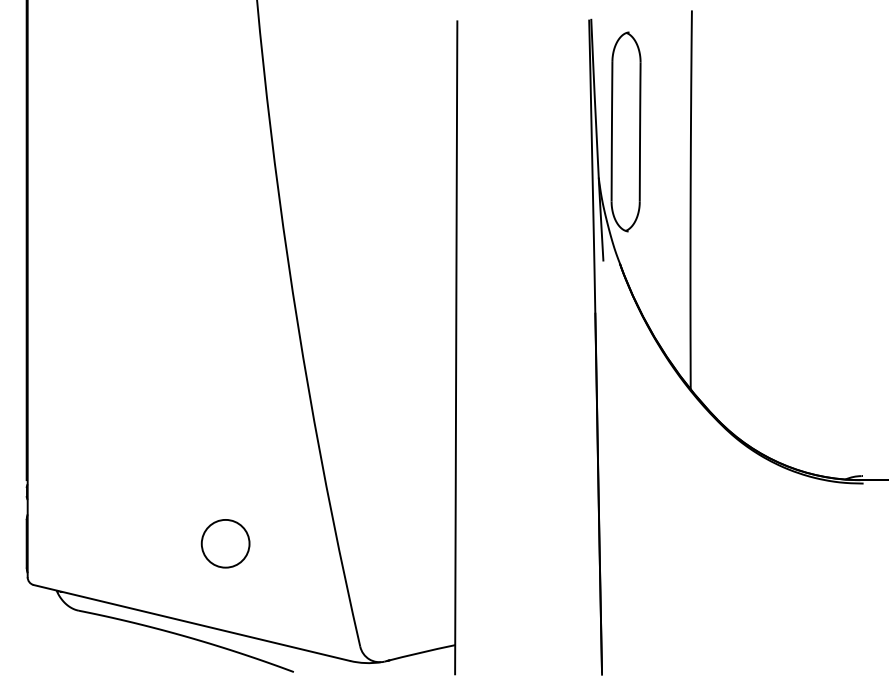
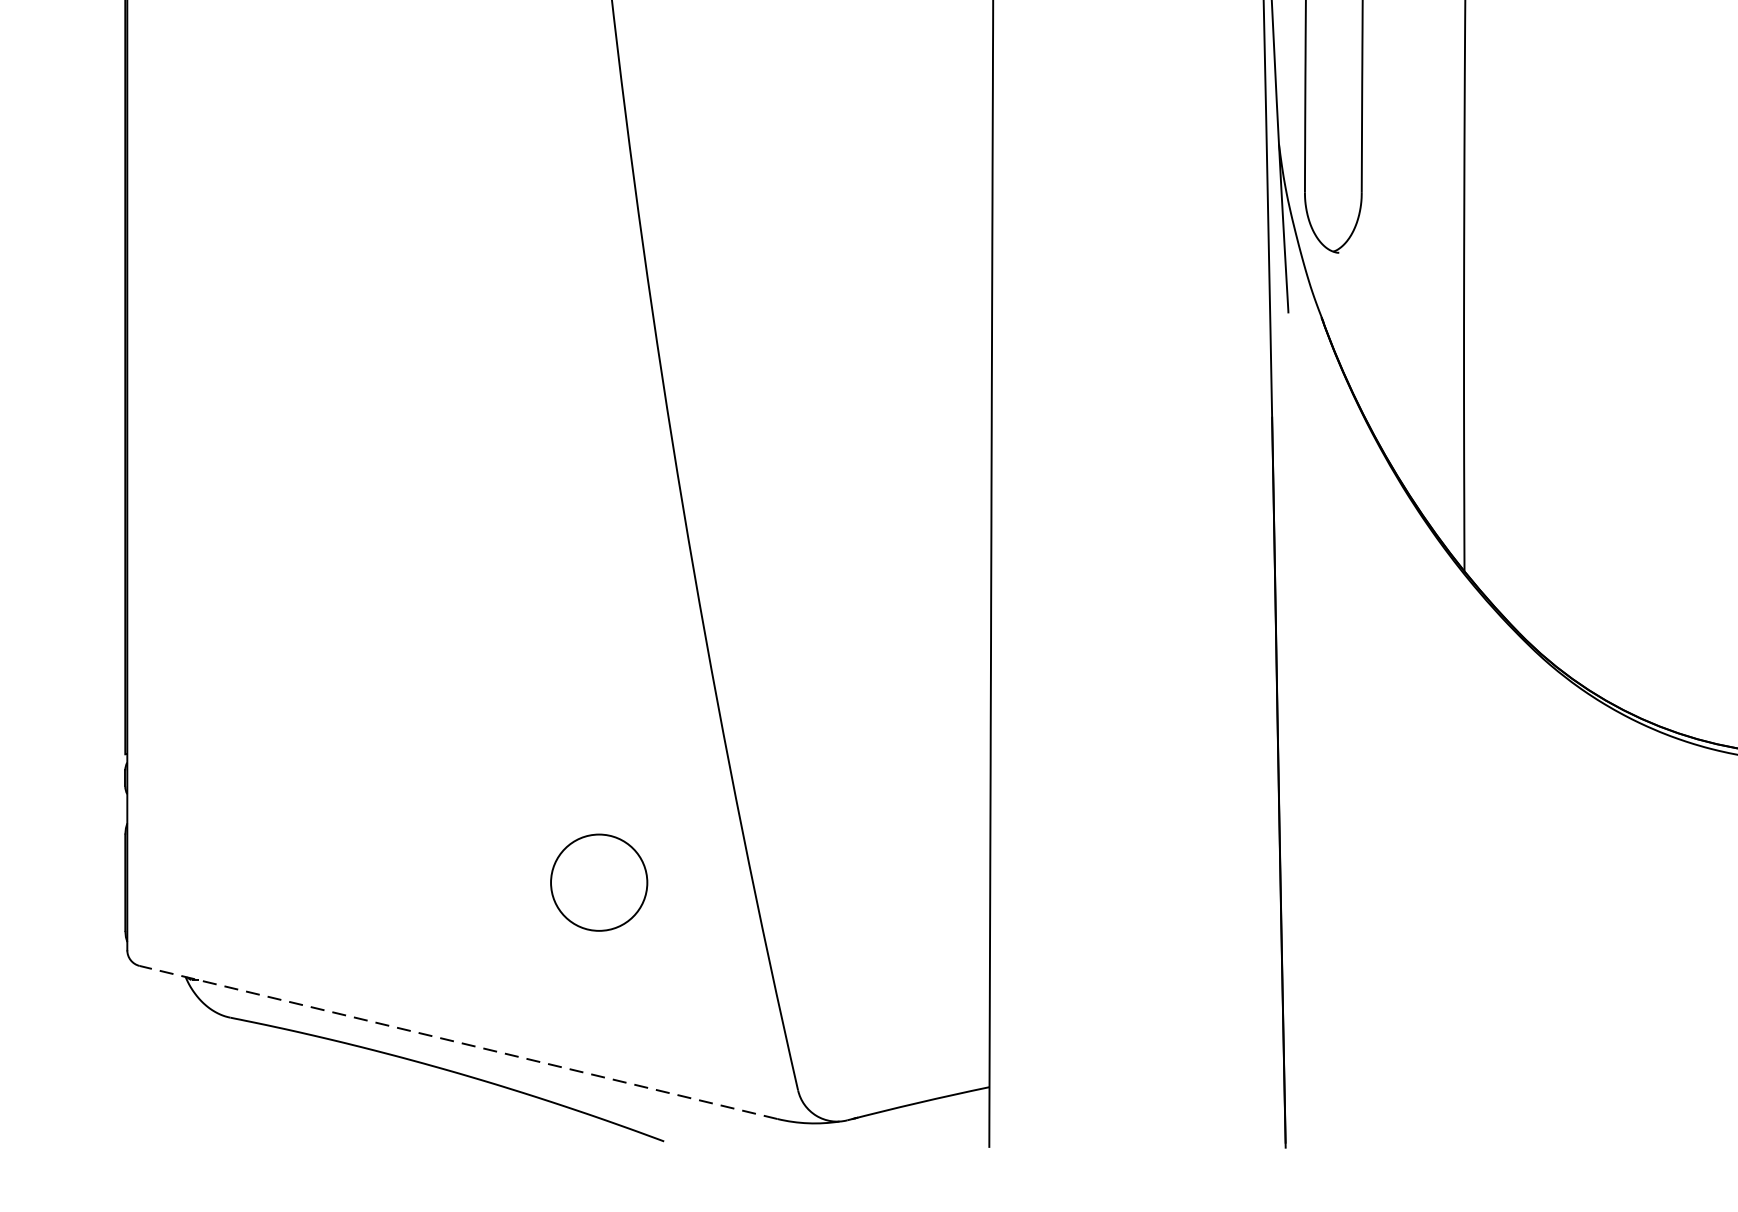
circle: (225, 543) -> (598, 882), moved
line: (191, 623) -> (457, 1043), solid -> dashed

